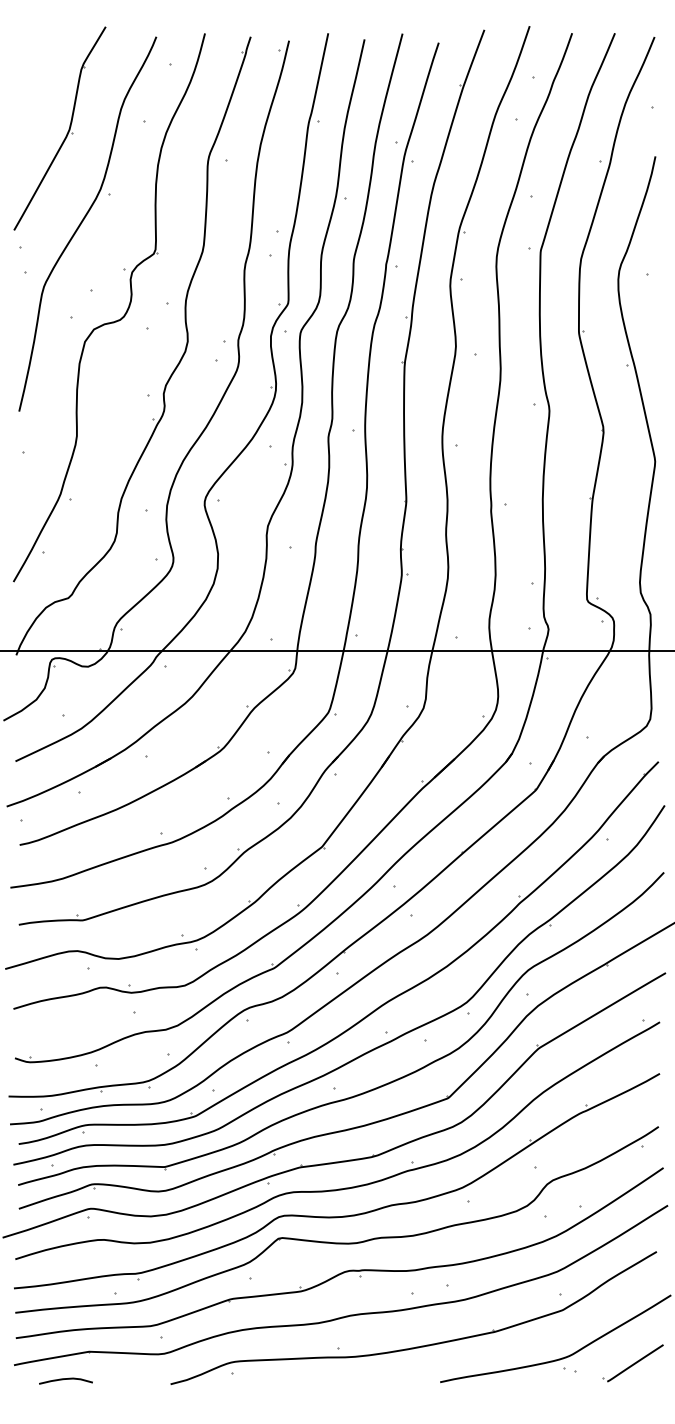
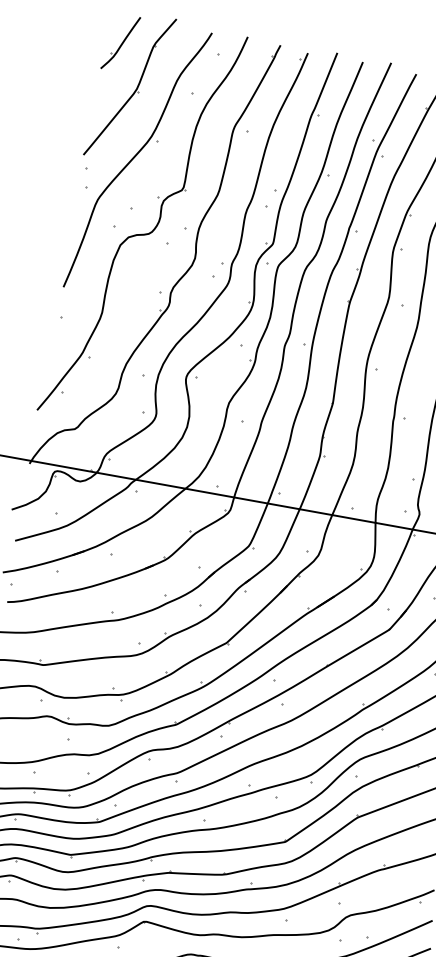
part: (36, 71) -> (120, 42), added

